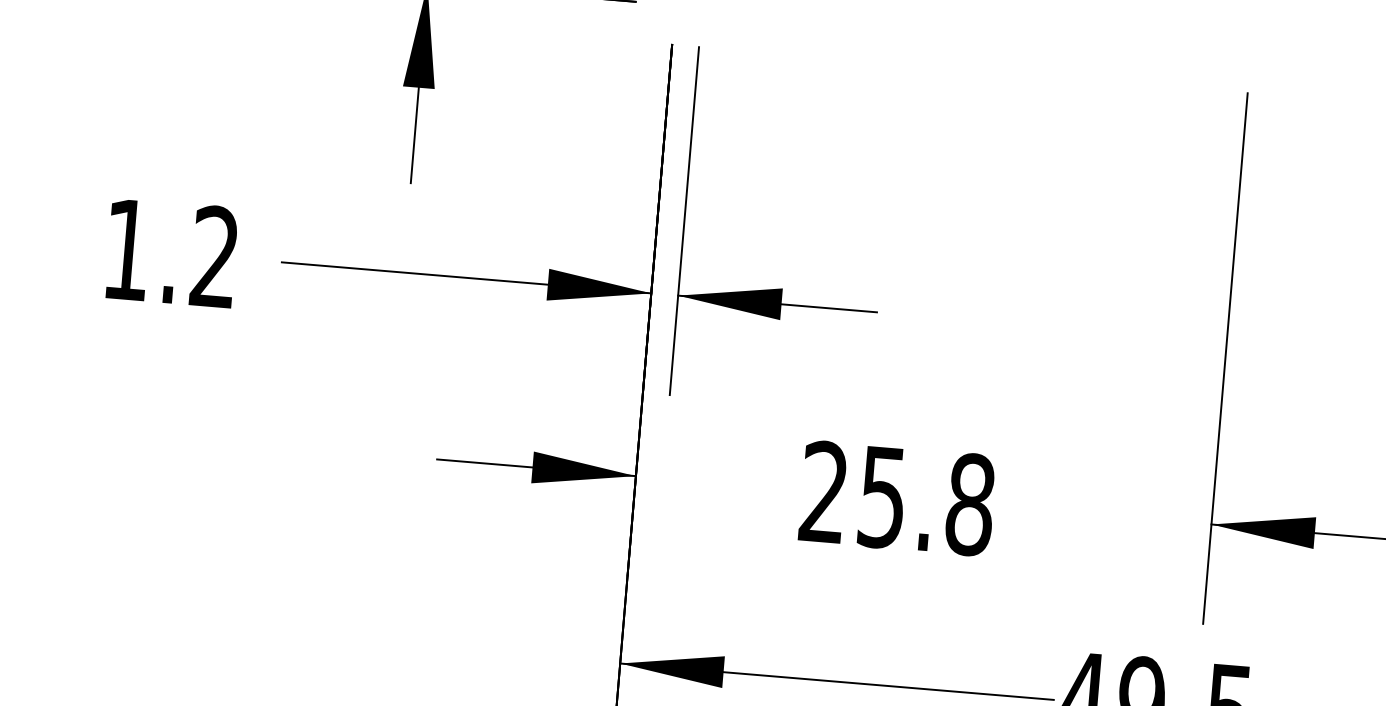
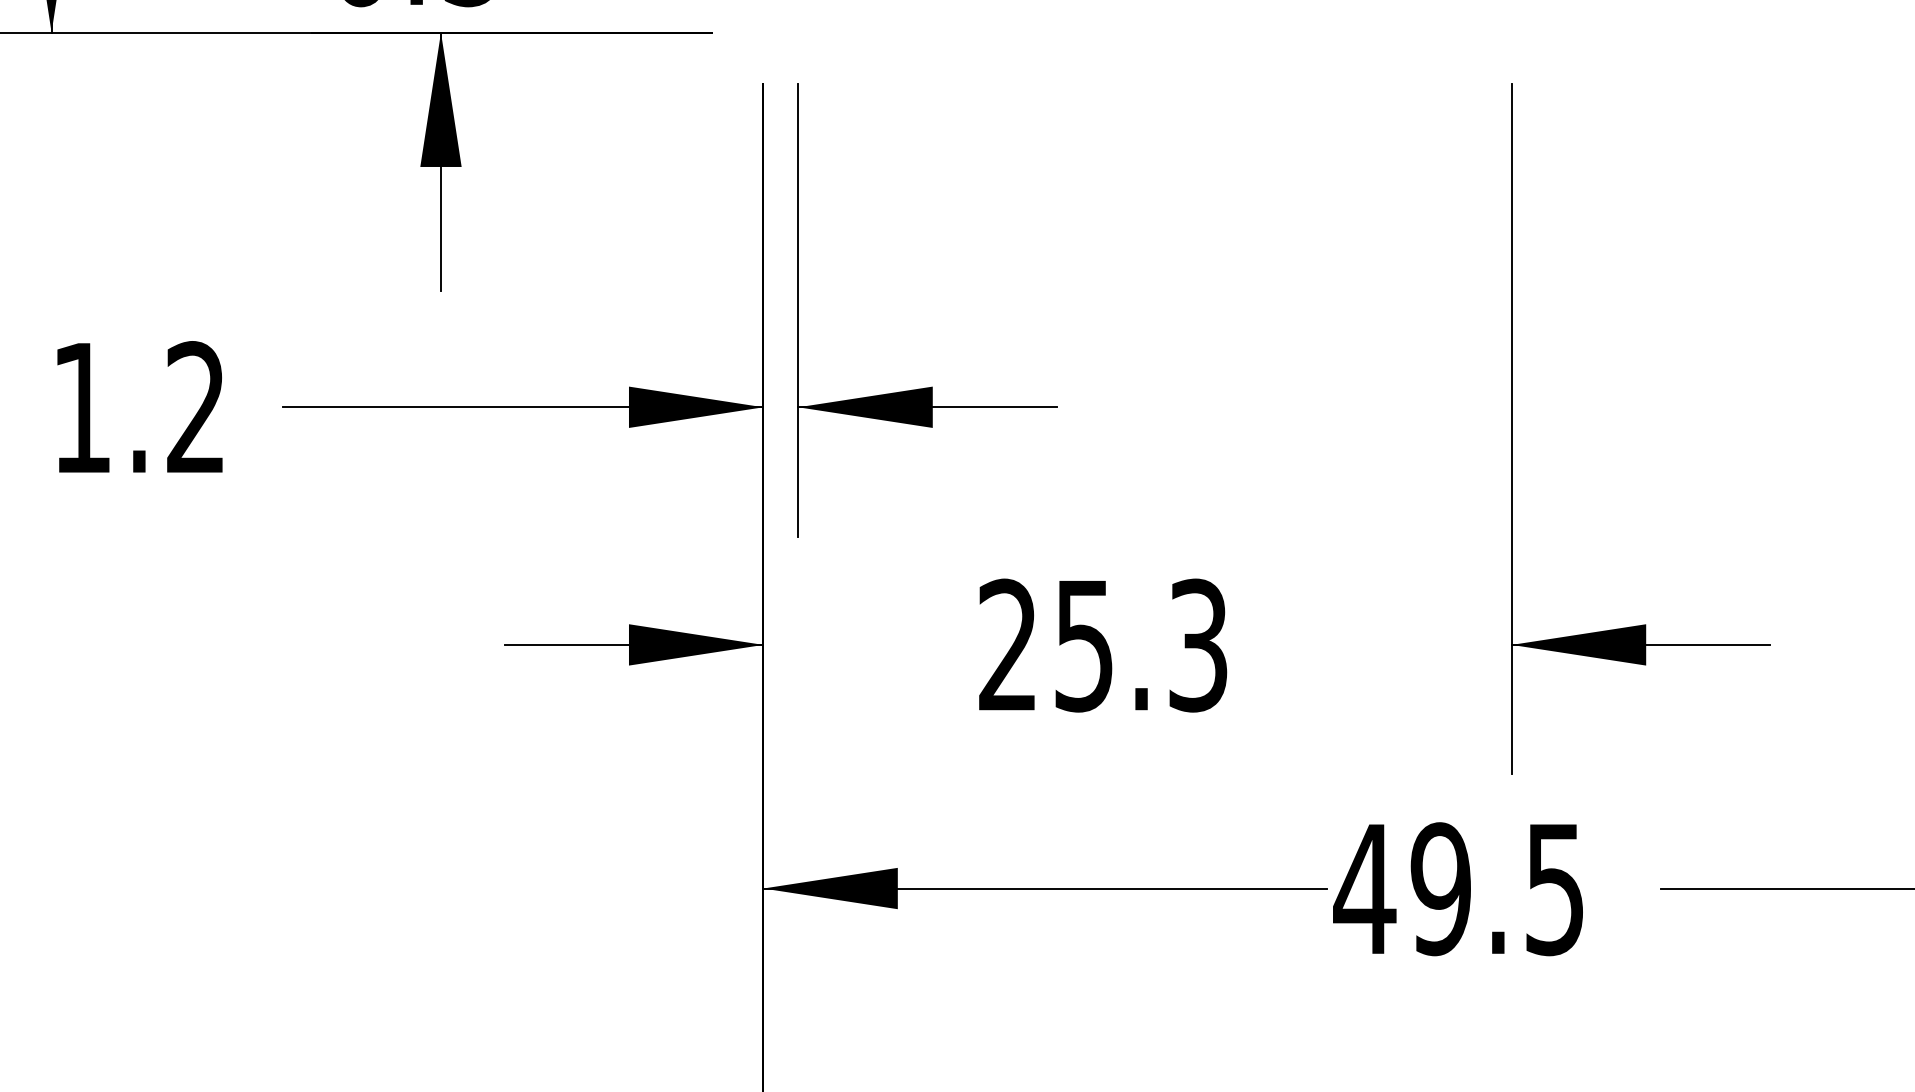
text: (970, 504) -> (1198, 645), 25.8 -> 25.3

